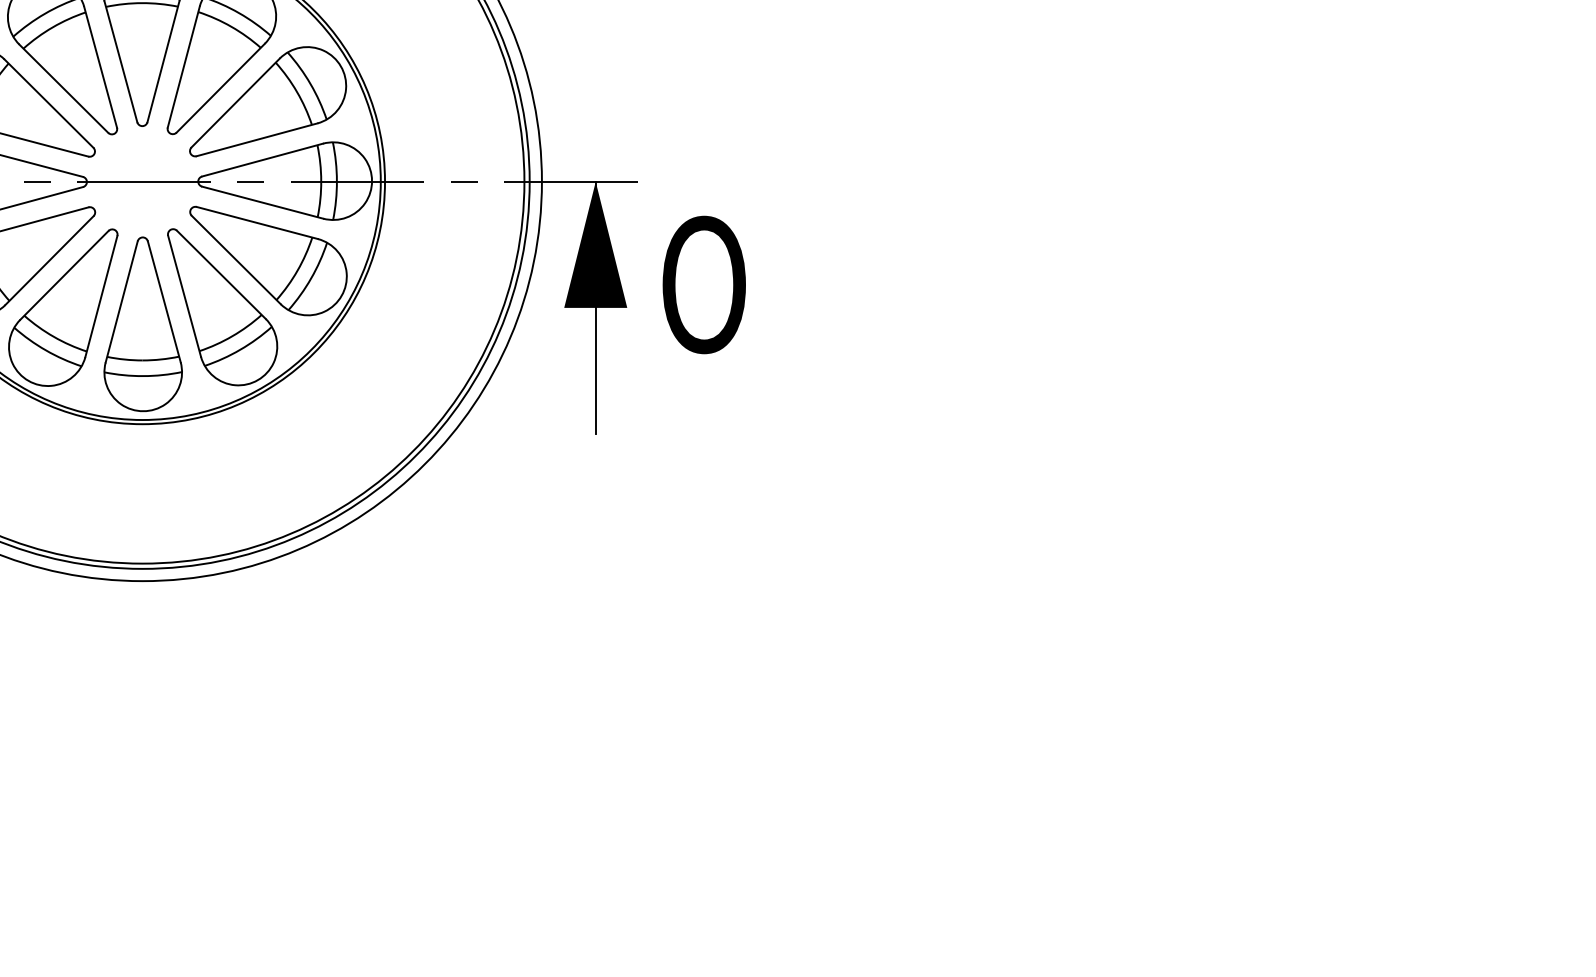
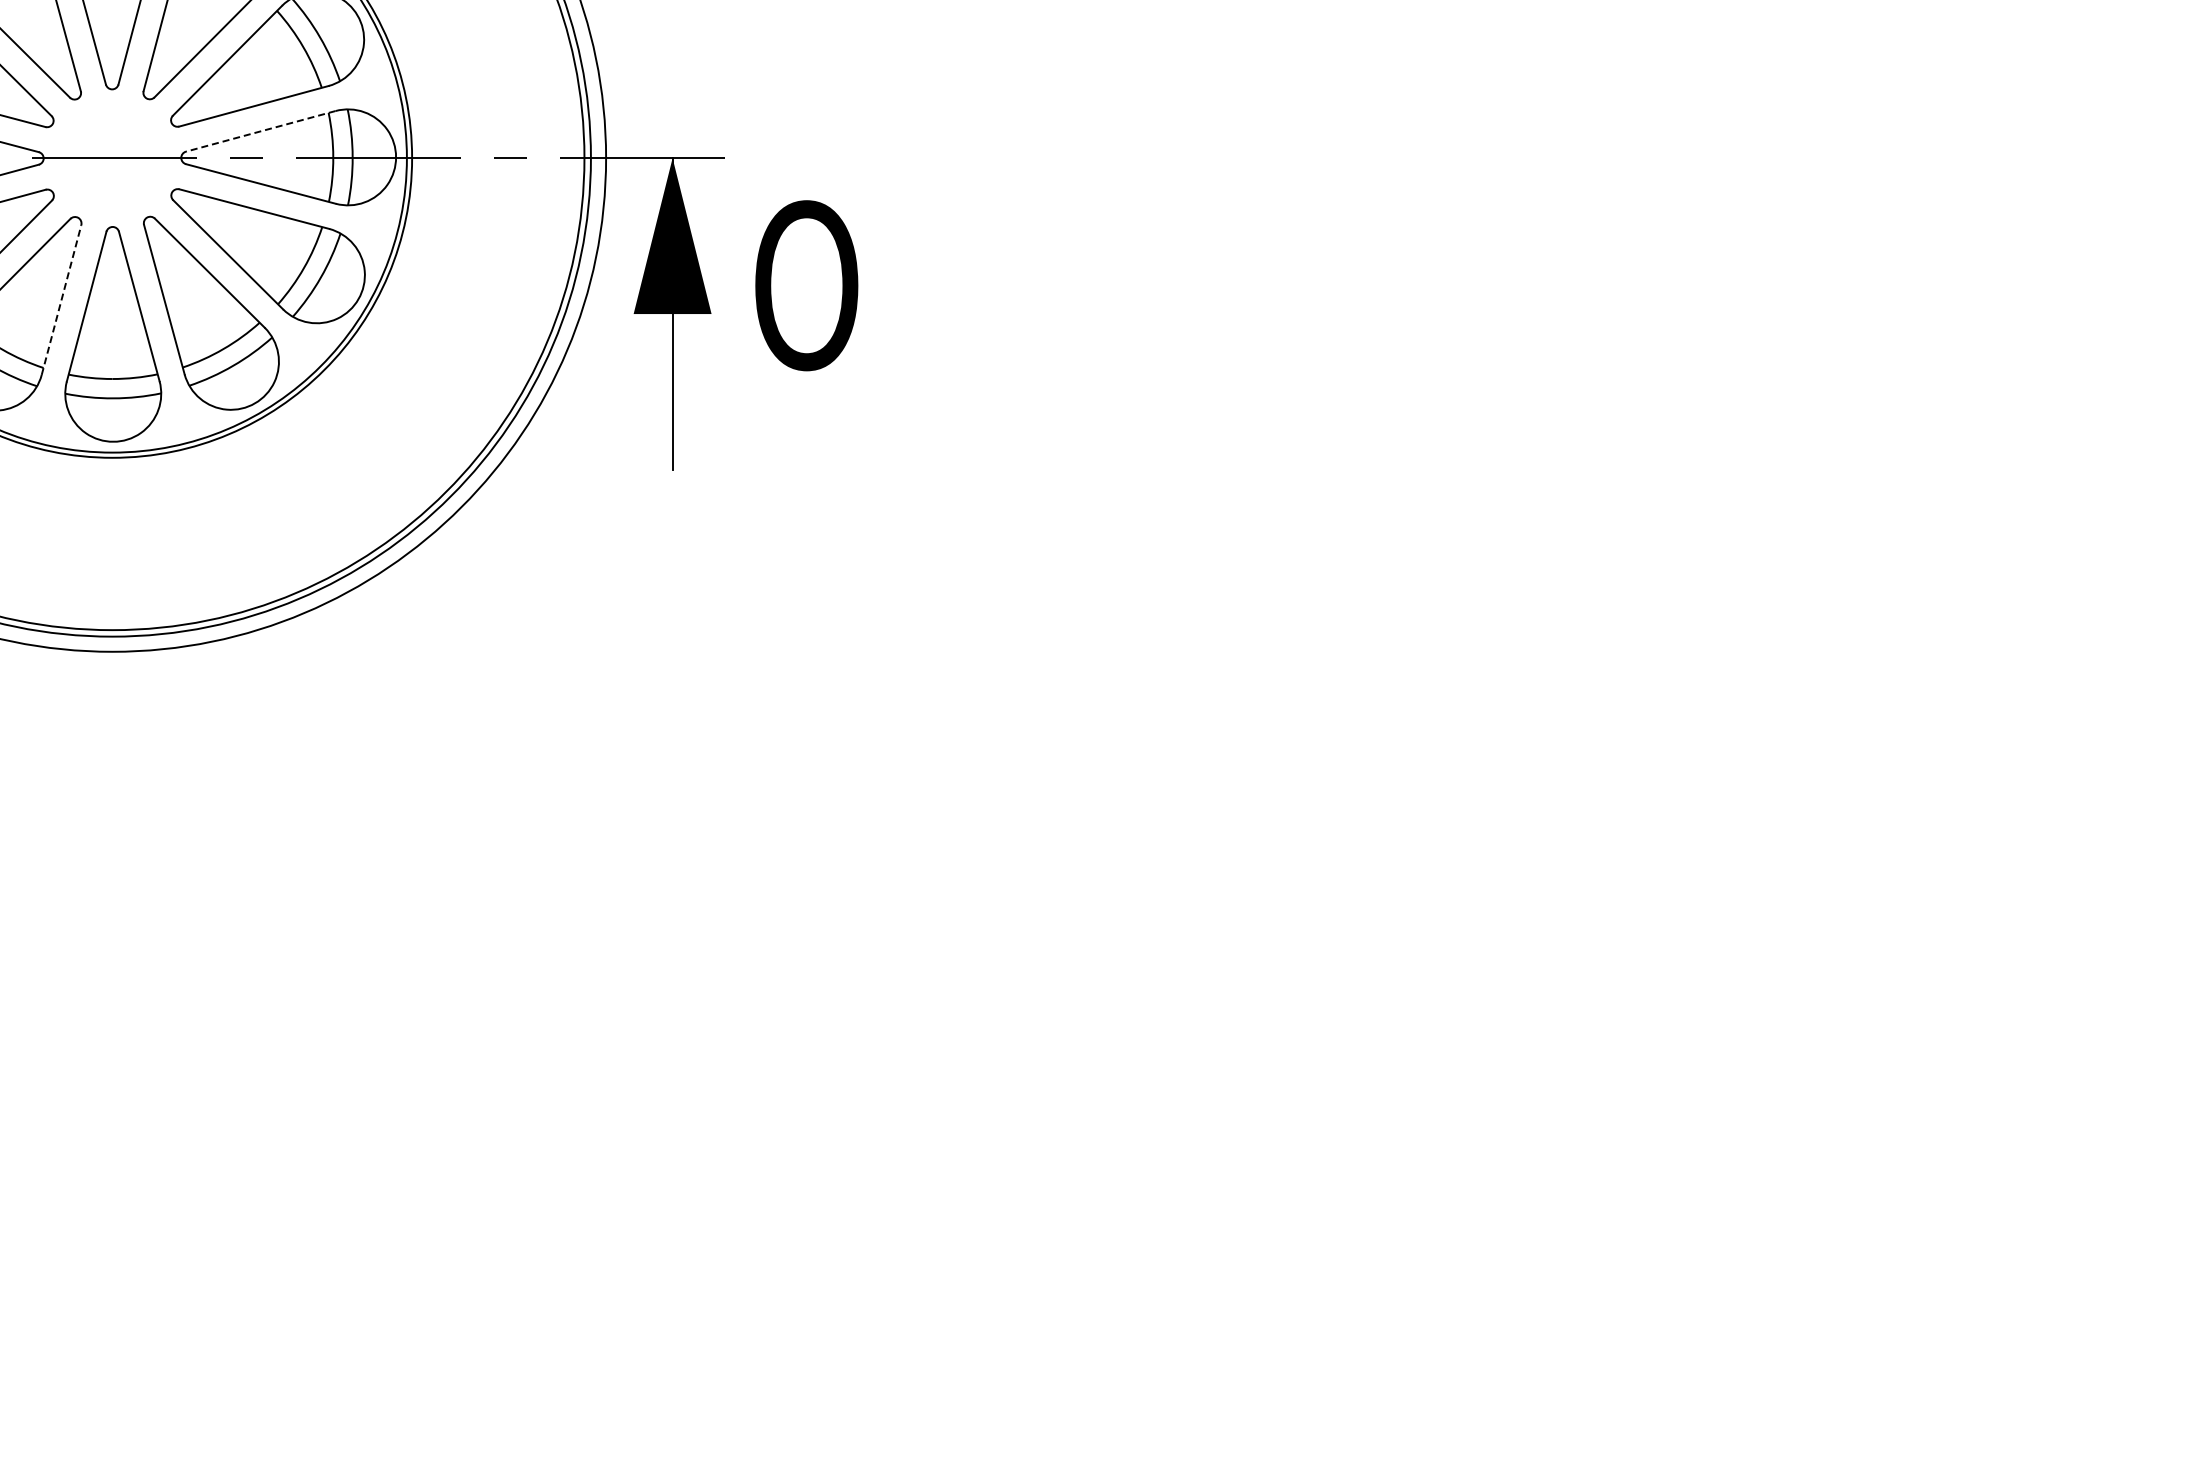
line: (262, 160) -> (260, 131), solid -> dashed
line: (101, 296) -> (61, 299), solid -> dashed

